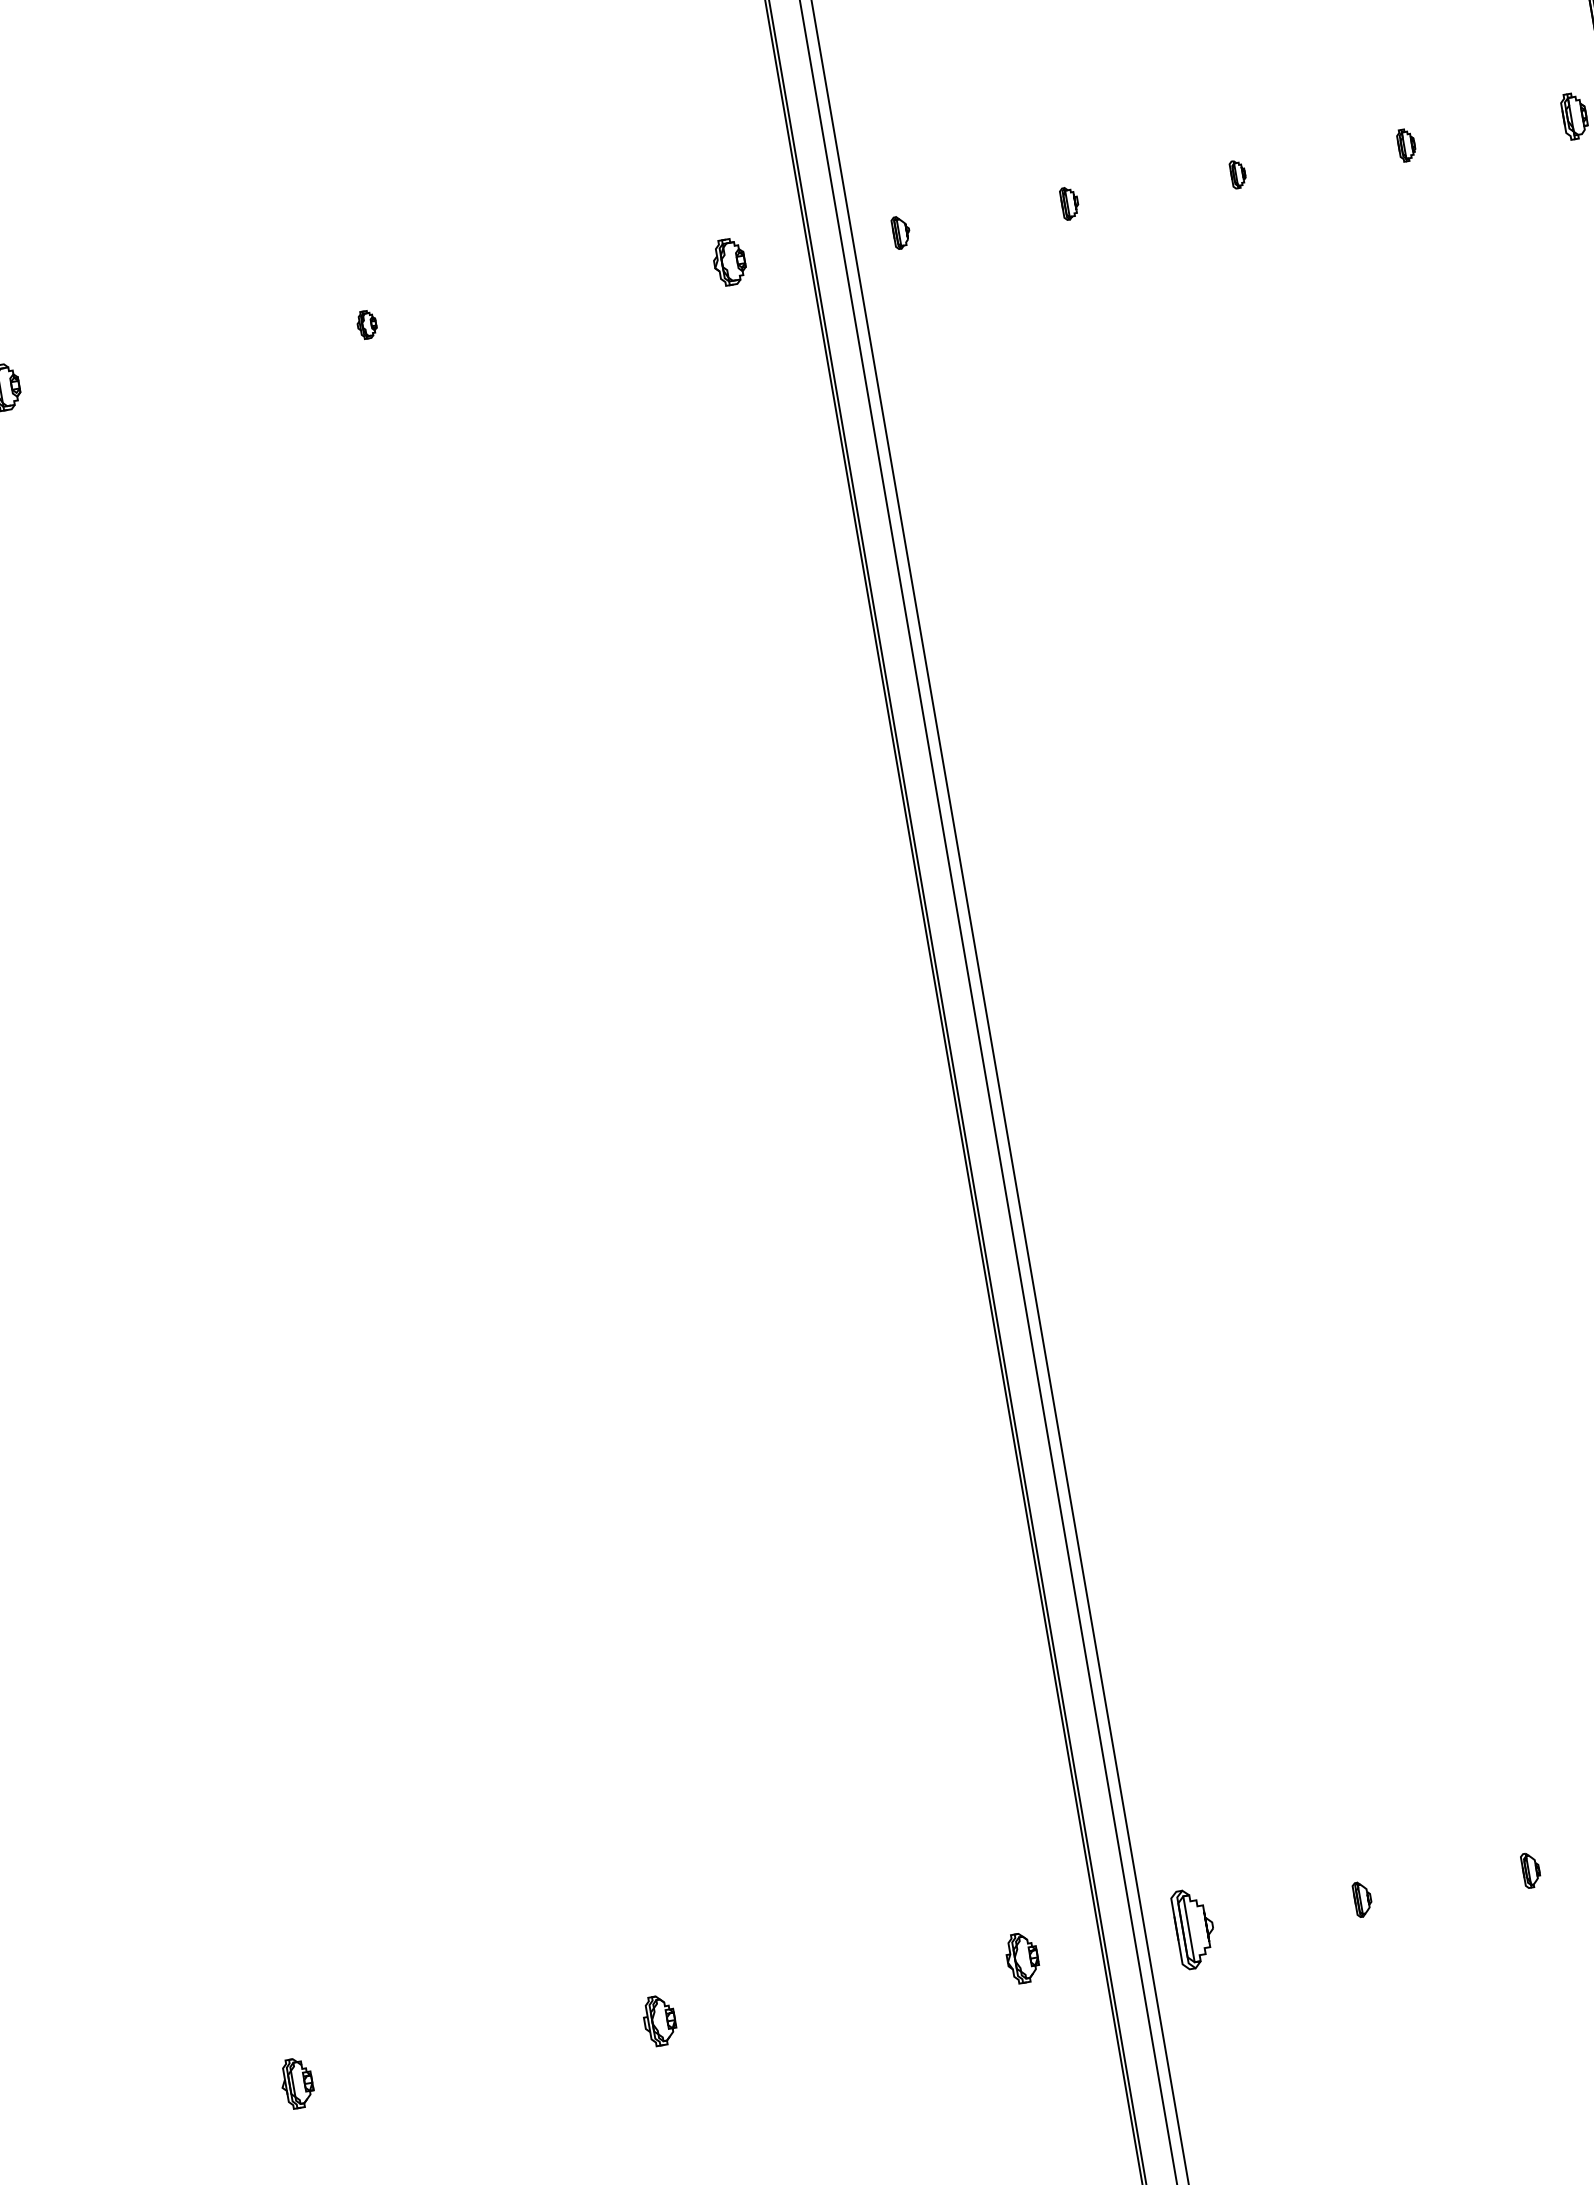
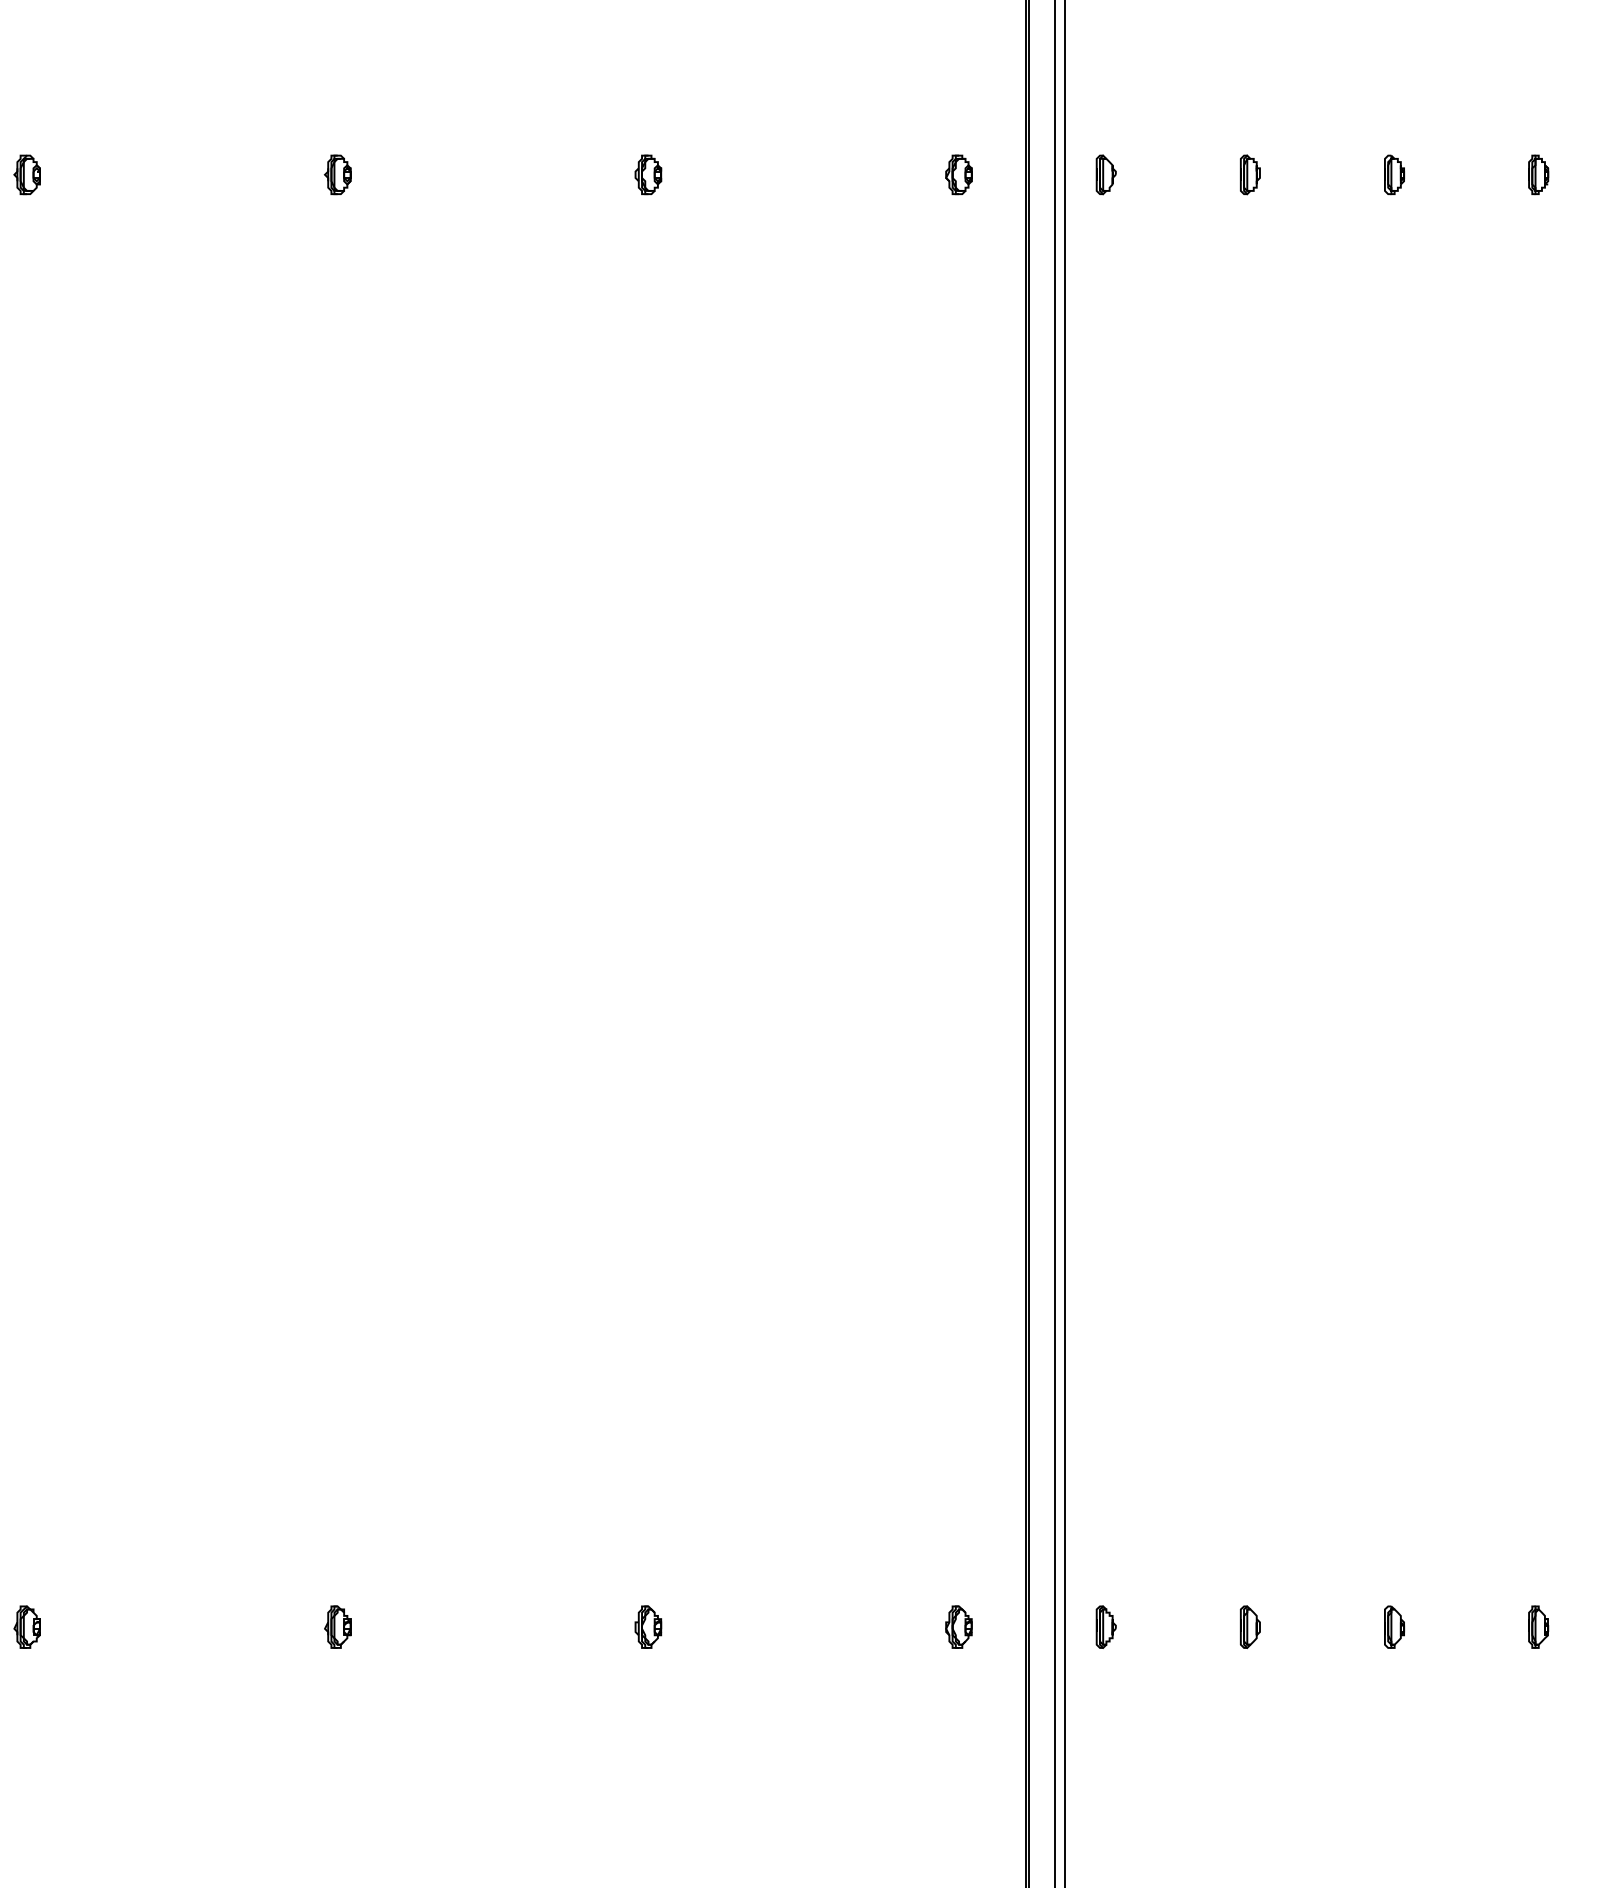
part: (1406, 144) -> (1538, 174), size x1.43
part: (1238, 173) -> (1394, 174), size x1.67
part: (1069, 202) -> (1250, 174), size x1.43
part: (900, 232) -> (1105, 174), size x1.43
part: (366, 324) -> (648, 174), size x1.67
part: (1531, 1869) -> (1394, 1626), size x1.43
part: (1362, 1898) -> (1250, 1626), size x1.43
part: (1193, 1927) -> (1105, 1626), size x0.62

